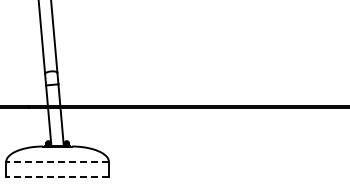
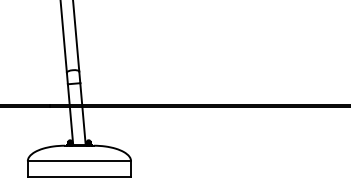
line: (57, 161) -> (79, 160), dashed -> solid
line: (57, 177) -> (79, 176), dashed -> solid

